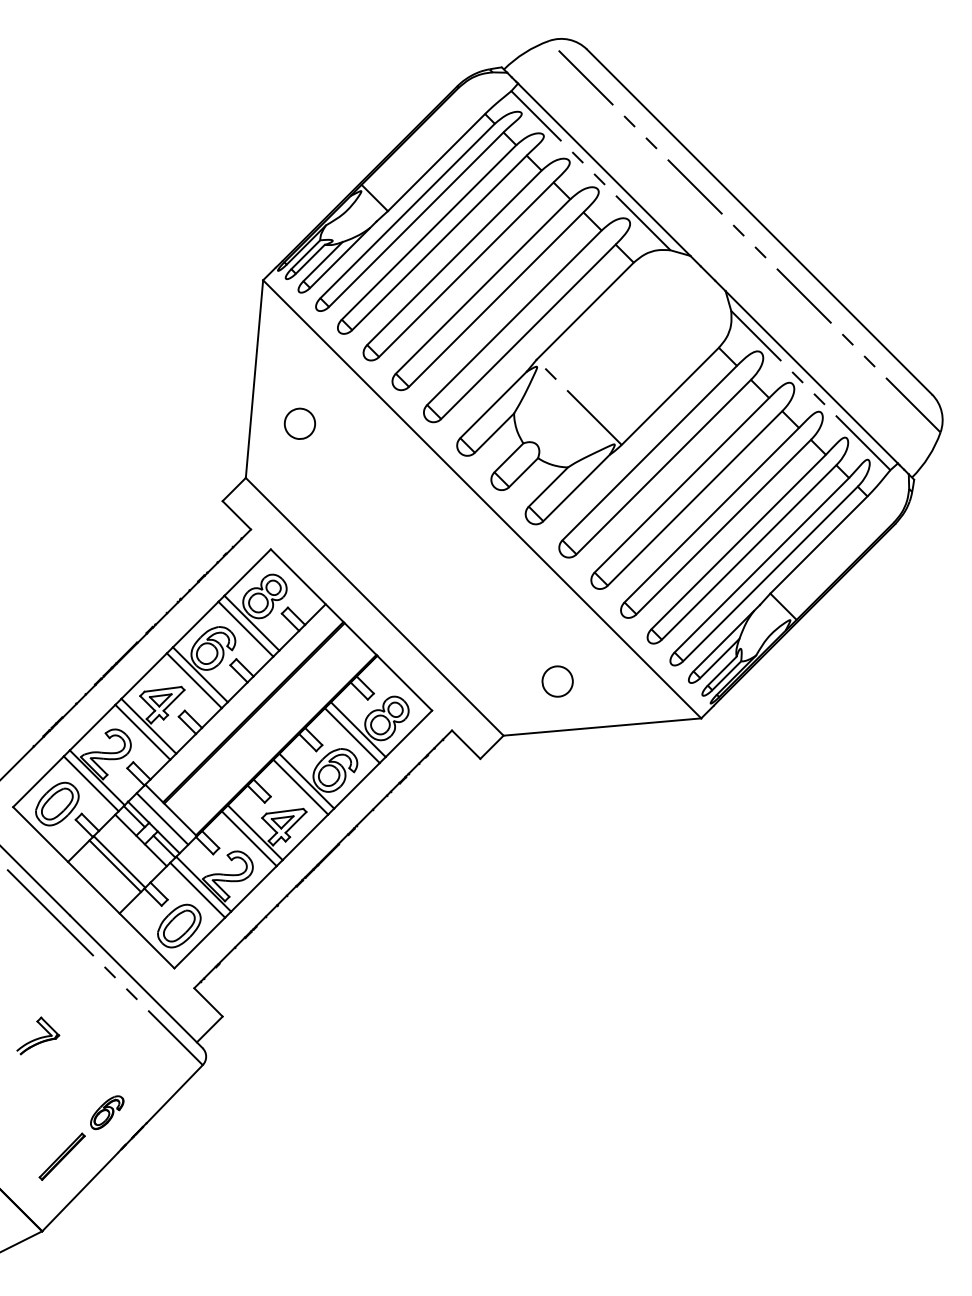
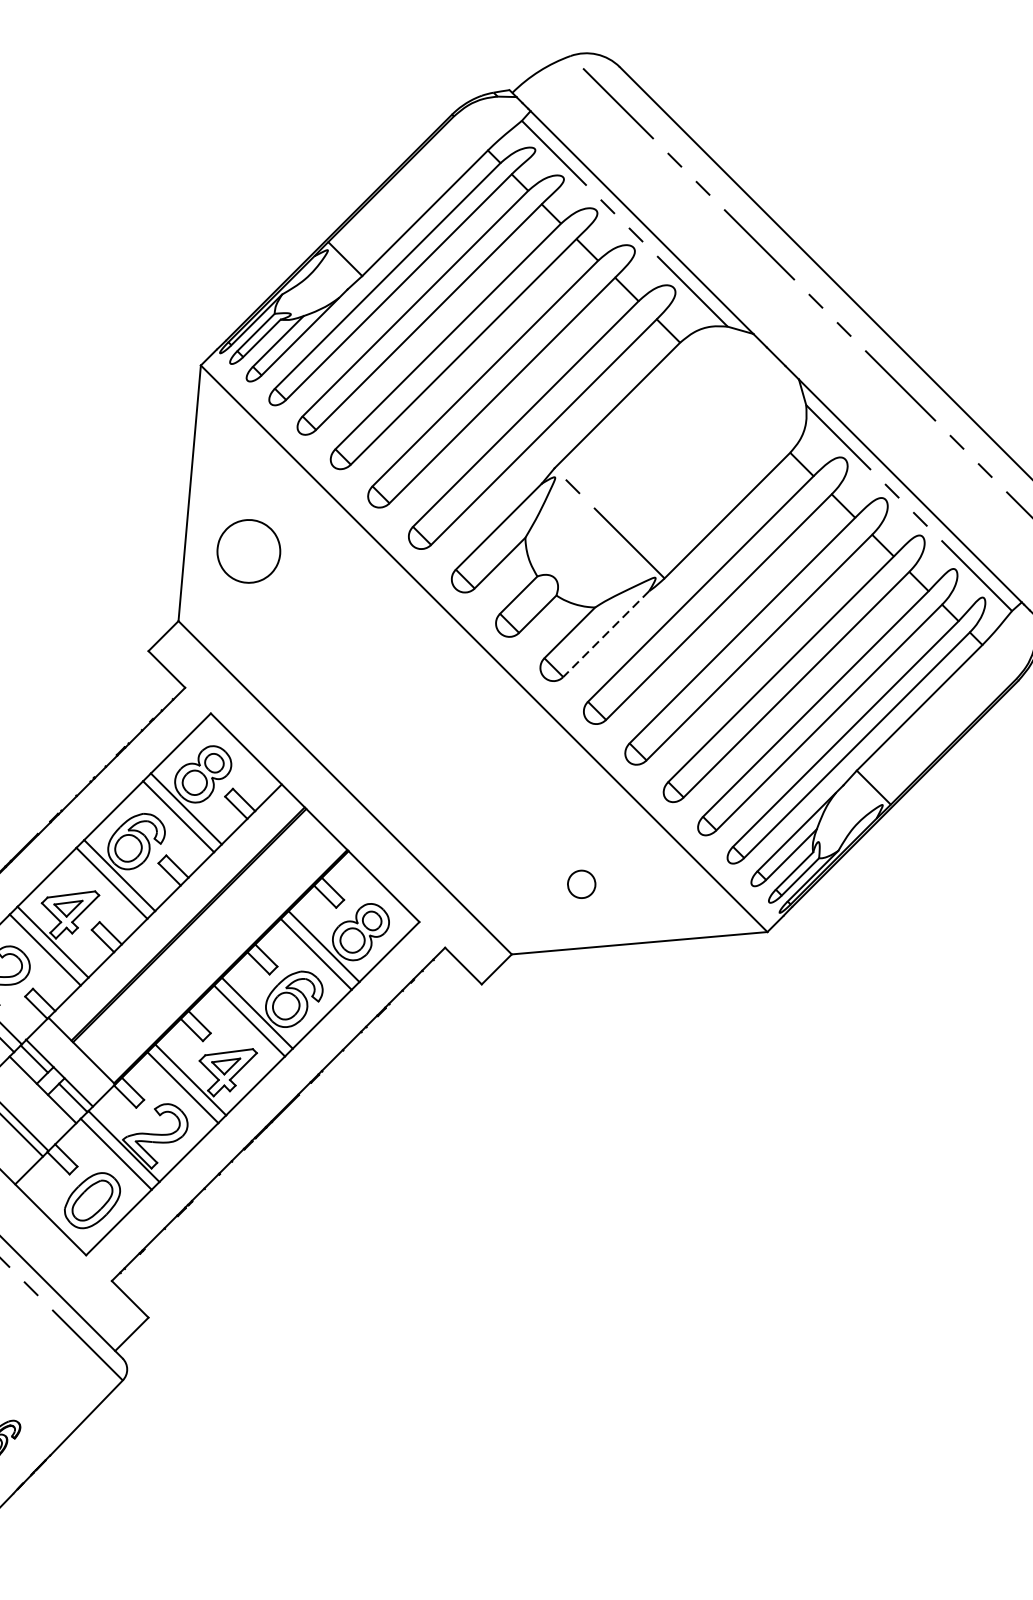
part: (299, 423) -> (247, 550), size x1.6
line: (576, 487) -> (606, 633), solid -> dashed
part: (557, 681) -> (581, 884), size x0.7
line: (162, 818) -> (70, 1061), removed

